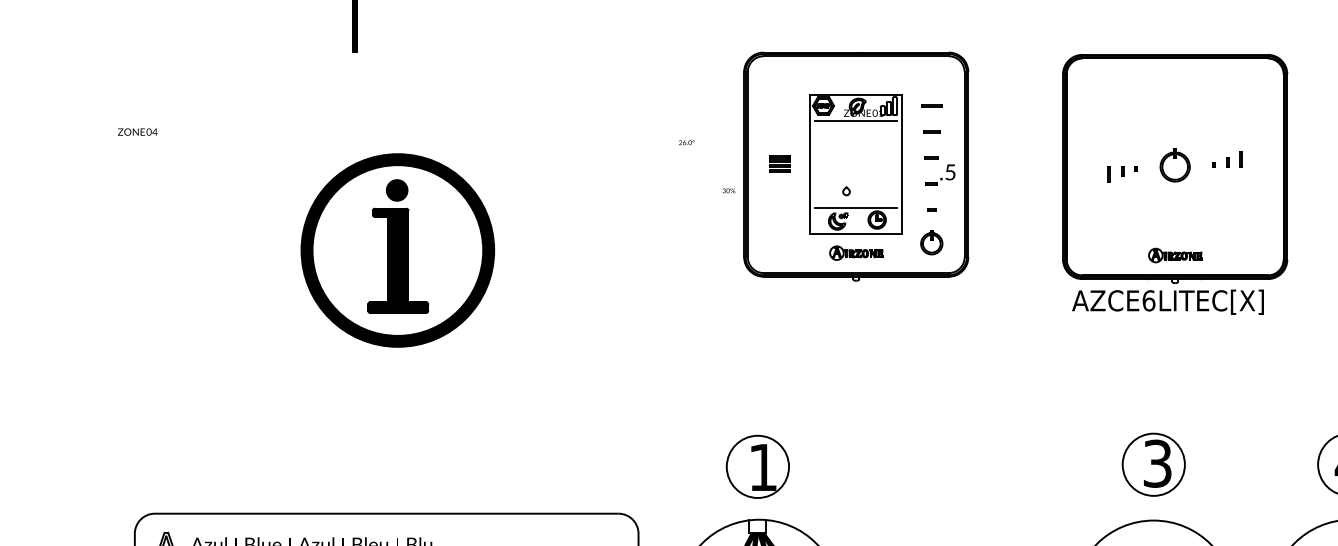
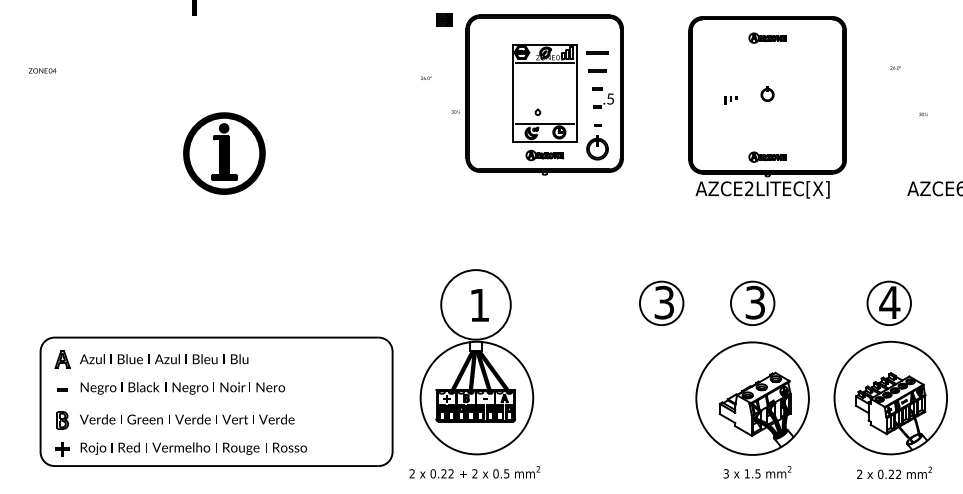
part: (1174, 84) -> (767, 37), added
part: (931, 105) -> (597, 52), size x1.6
part: (931, 131) -> (597, 70), size x1.6
part: (1226, 158) -> (803, 89), removed
part: (780, 162) -> (444, 19), moved
part: (1174, 165) -> (767, 94), size x0.6
part: (1122, 174) -> (730, 100), size x0.6
part: (931, 243) -> (597, 148), size x1.4
part: (398, 250) -> (224, 153), size x0.6
text: (1149, 300) -> (749, 188), AZCE6LITEC[X] -> AZCE2LITEC[X]
part: (1023, 463) -> (661, 302), added
circle: (757, 466) -> (475, 304), size x1.6

